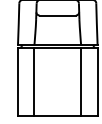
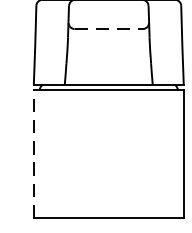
line: (58, 15) -> (110, 28), solid -> dashed
line: (18, 81) -> (34, 153), solid -> dashed
line: (34, 81) -> (64, 153), removed
line: (81, 81) -> (153, 153), removed

